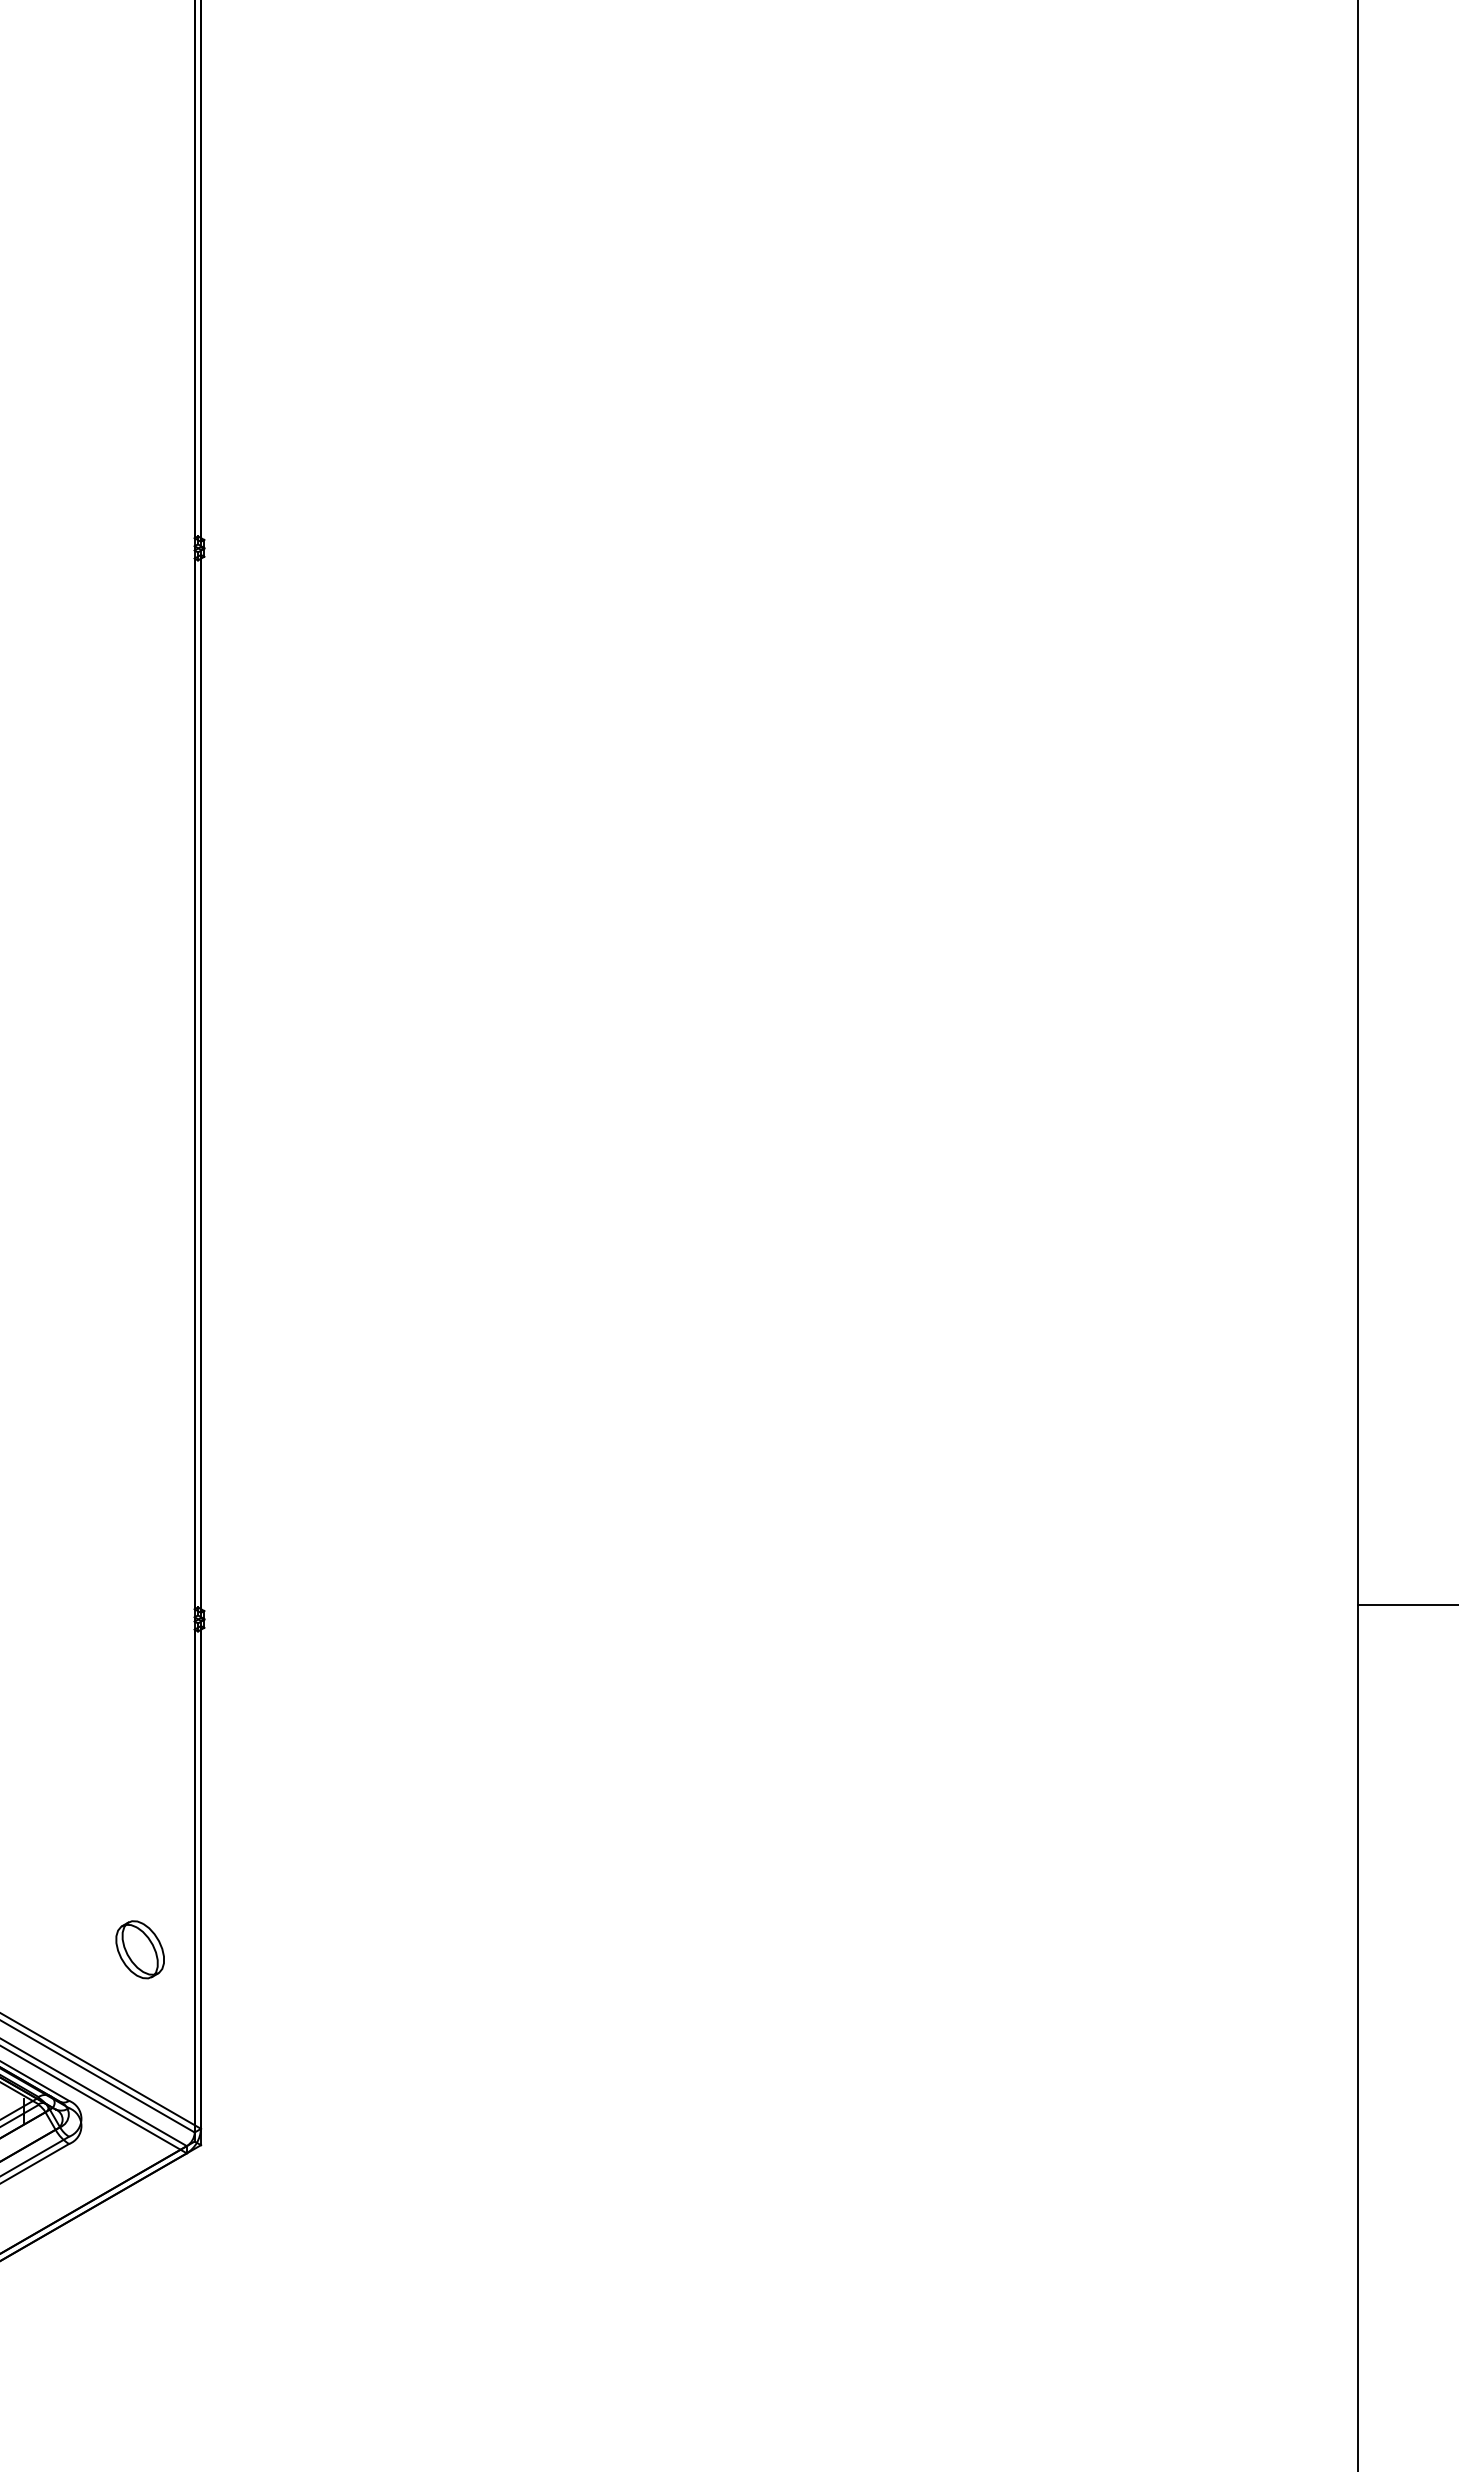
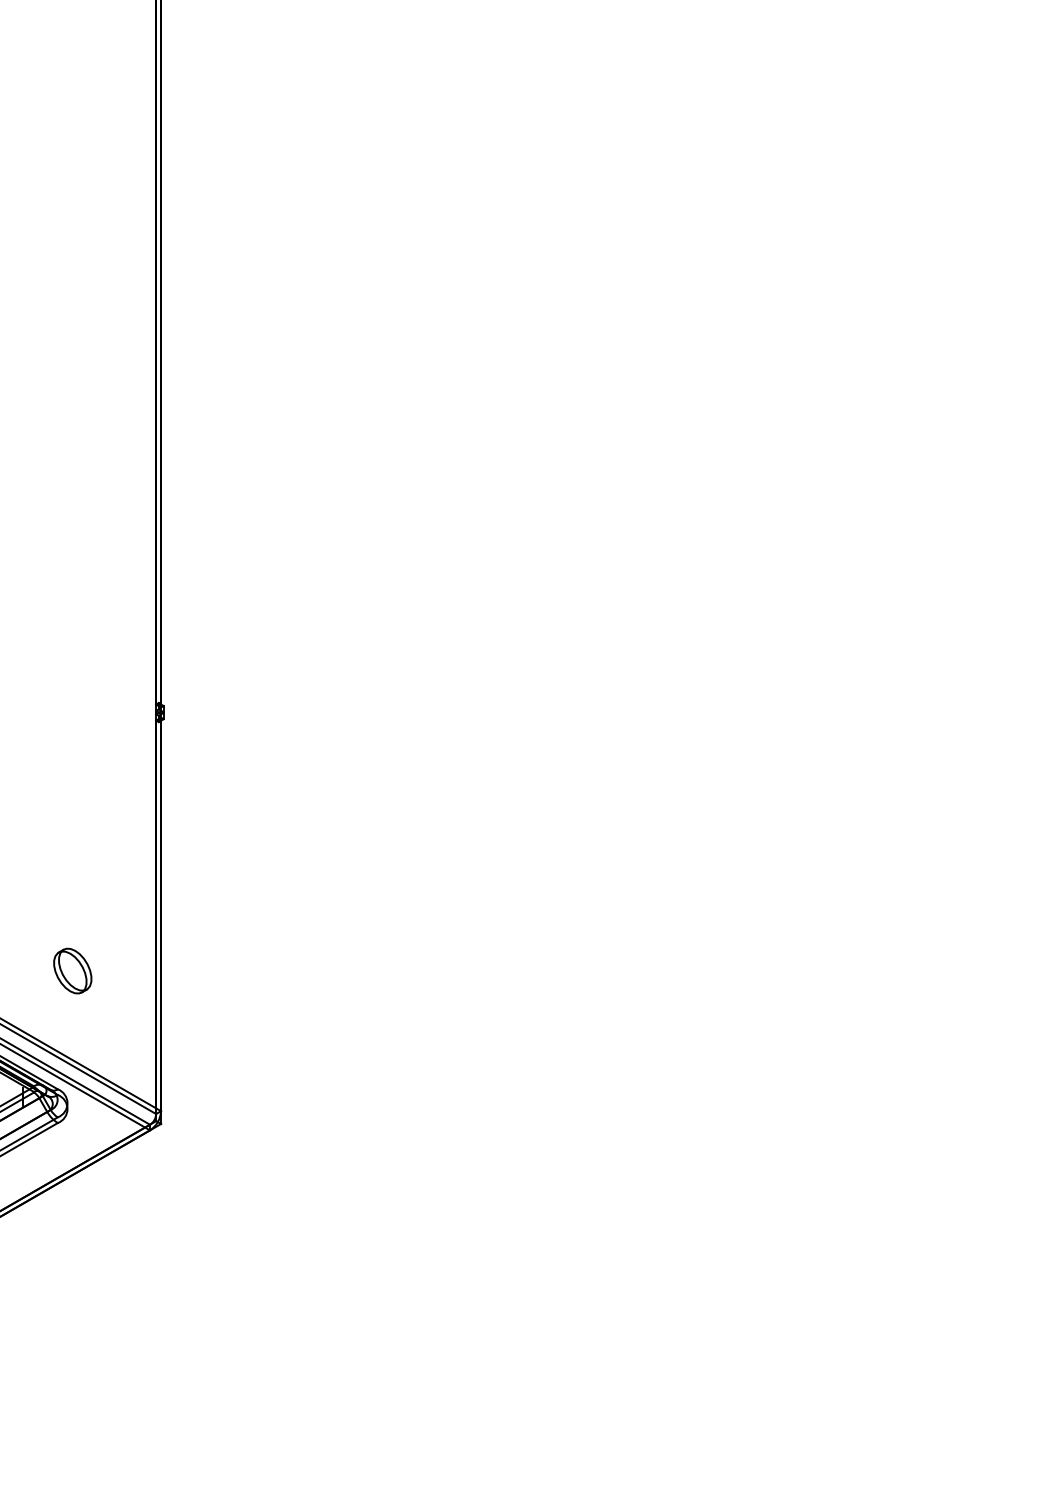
part: (139, 1949) -> (72, 970), moved

